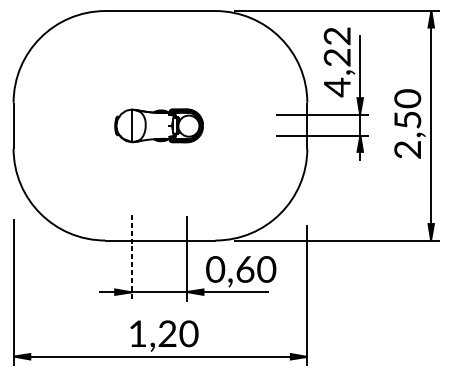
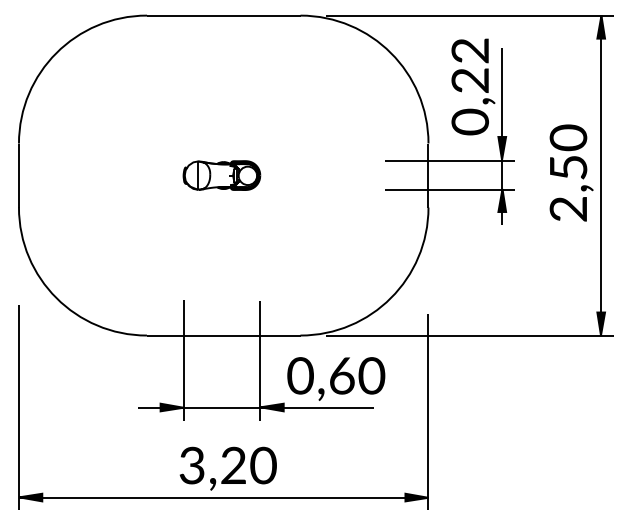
text: (336, 87) -> (469, 122), 4,22 -> 0,22
part: (158, 125) -> (221, 175), size x0.62
line: (131, 258) -> (183, 360), dashed -> solid
text: (137, 333) -> (191, 465), 1,20 -> 3,20

